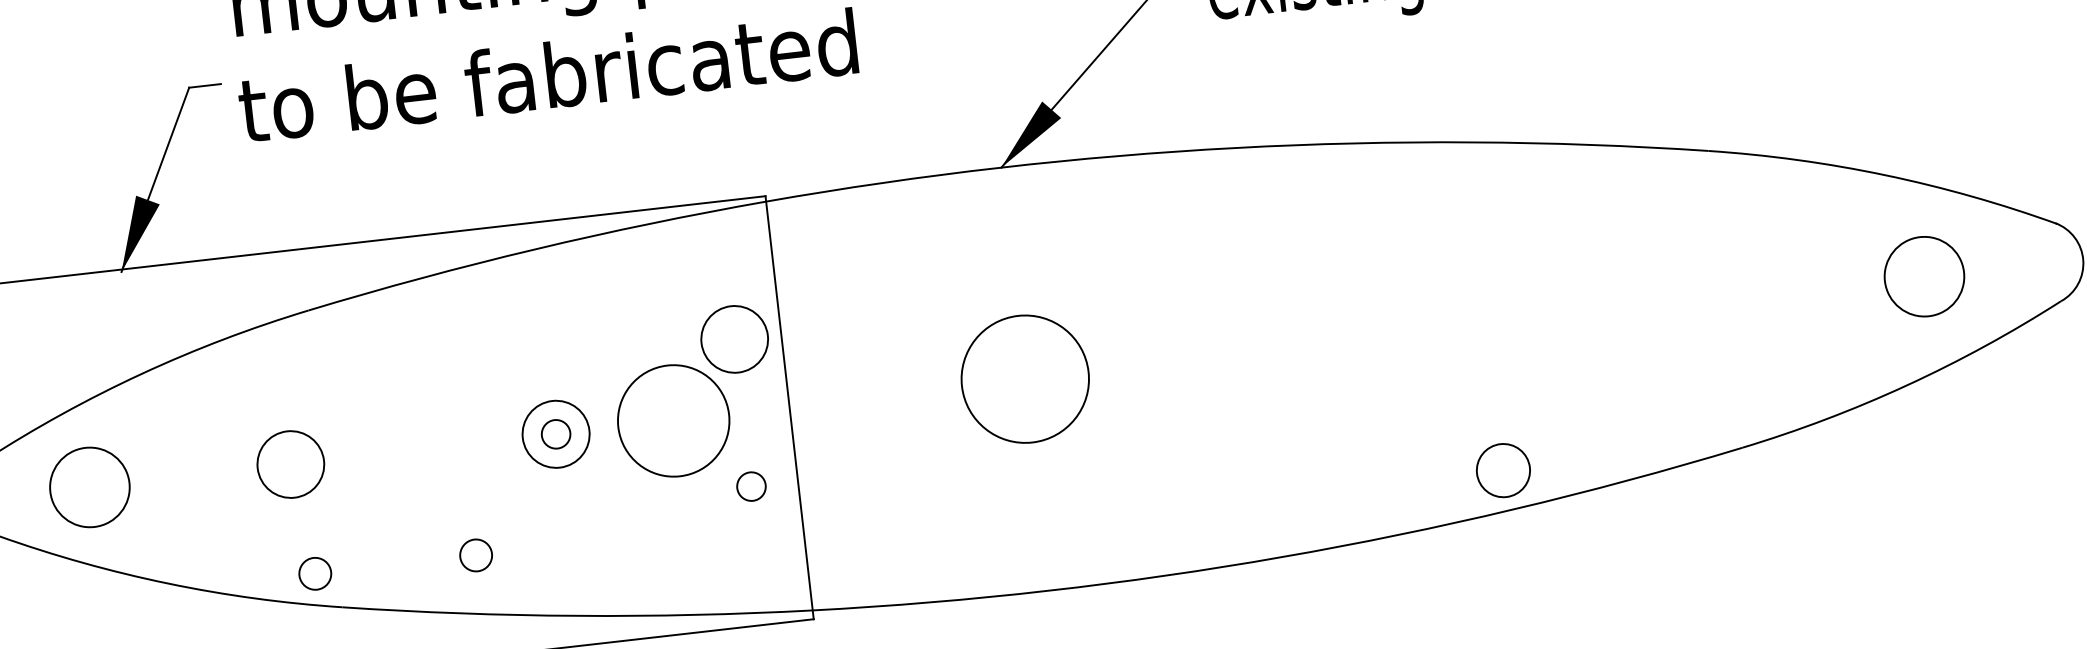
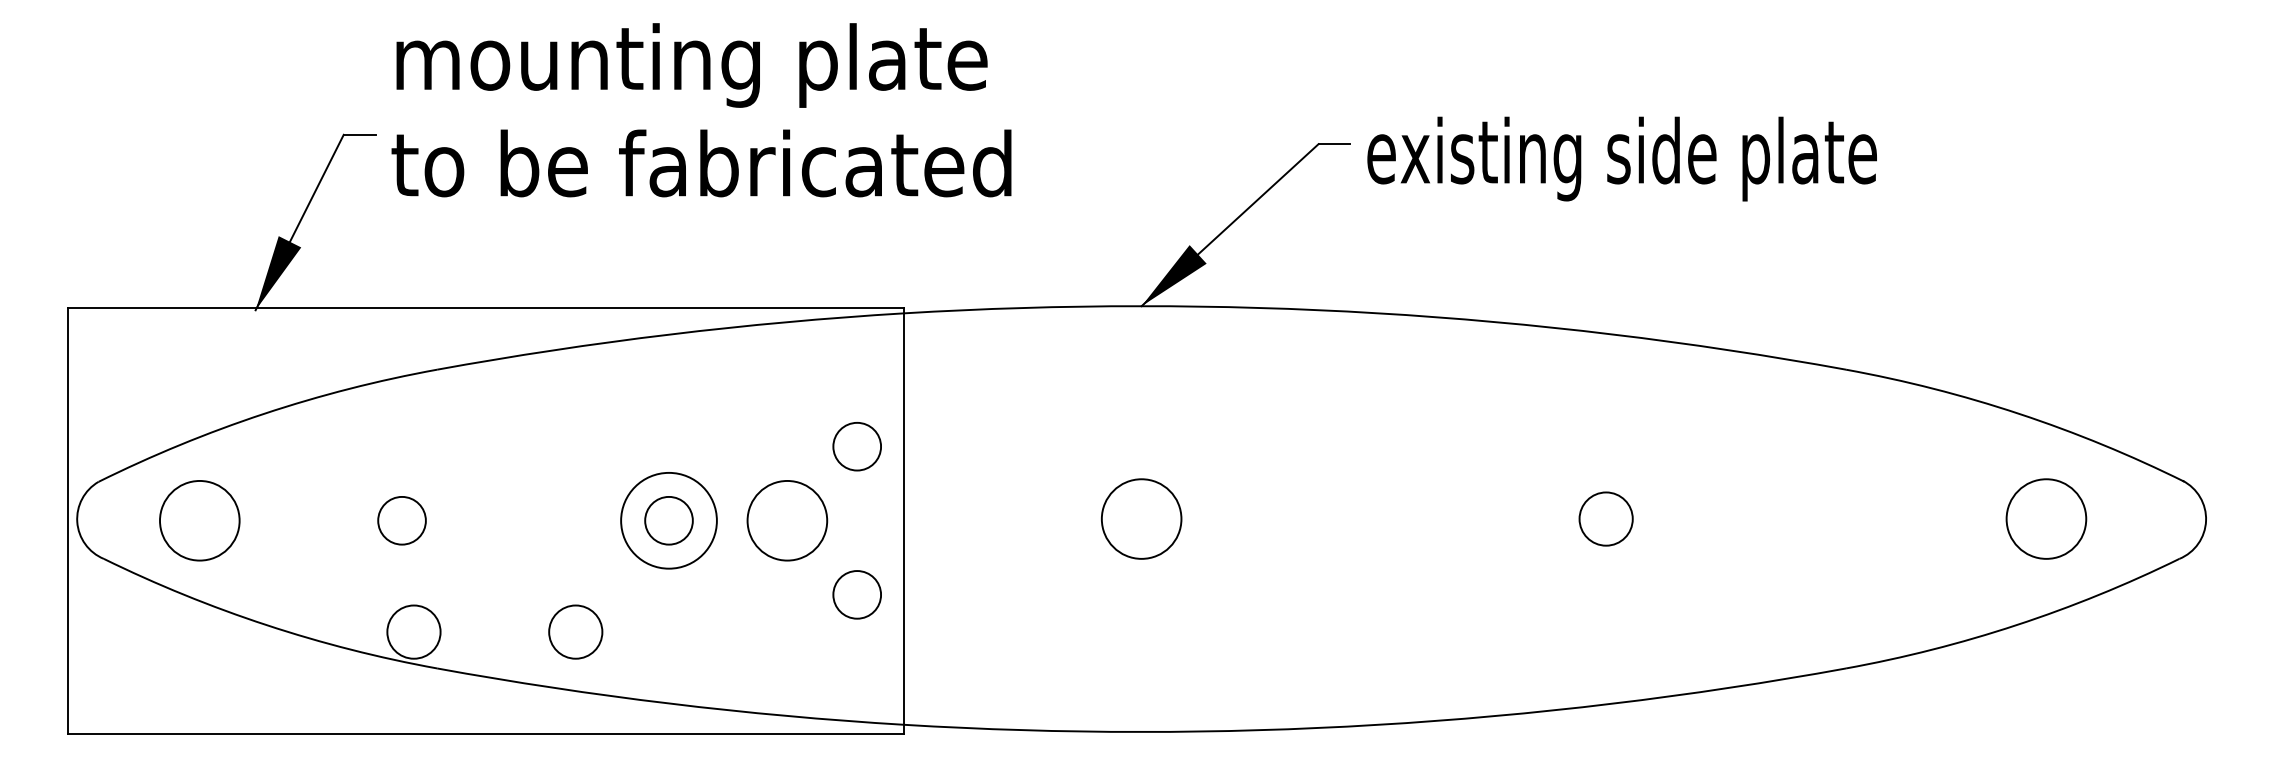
circle: (734, 339) -> (857, 446), size x0.71
circle: (1025, 378) -> (1141, 518), size x0.62
circle: (673, 420) -> (787, 520), size x0.71
circle: (555, 434) -> (668, 520), size x1.43
circle: (555, 434) -> (668, 520), size x1.67
circle: (290, 464) -> (401, 520), size x0.71
circle: (1502, 470) -> (1605, 518), moved
circle: (751, 486) -> (857, 594), size x1.67
circle: (475, 554) -> (575, 631), size x1.67
circle: (314, 573) -> (413, 631), size x1.67

